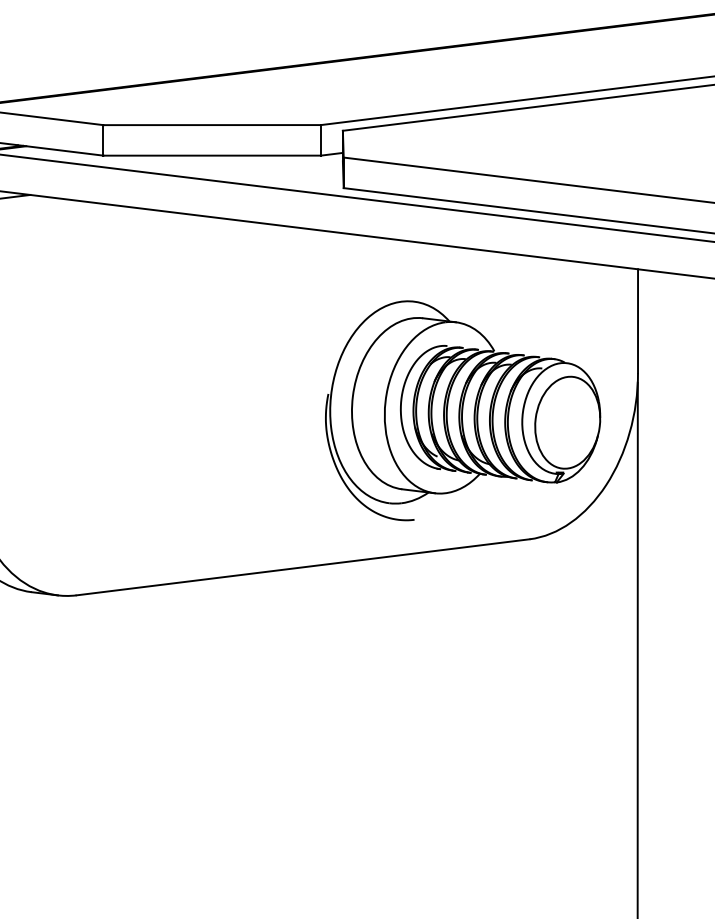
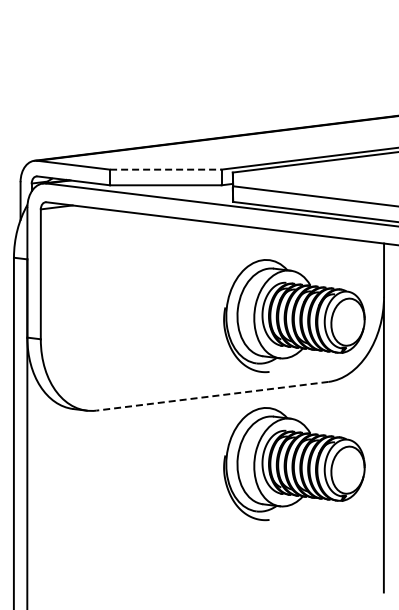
line: (211, 124) -> (165, 169), solid -> dashed
line: (303, 567) -> (212, 396), solid -> dashed
part: (463, 700) -> (294, 464), added

